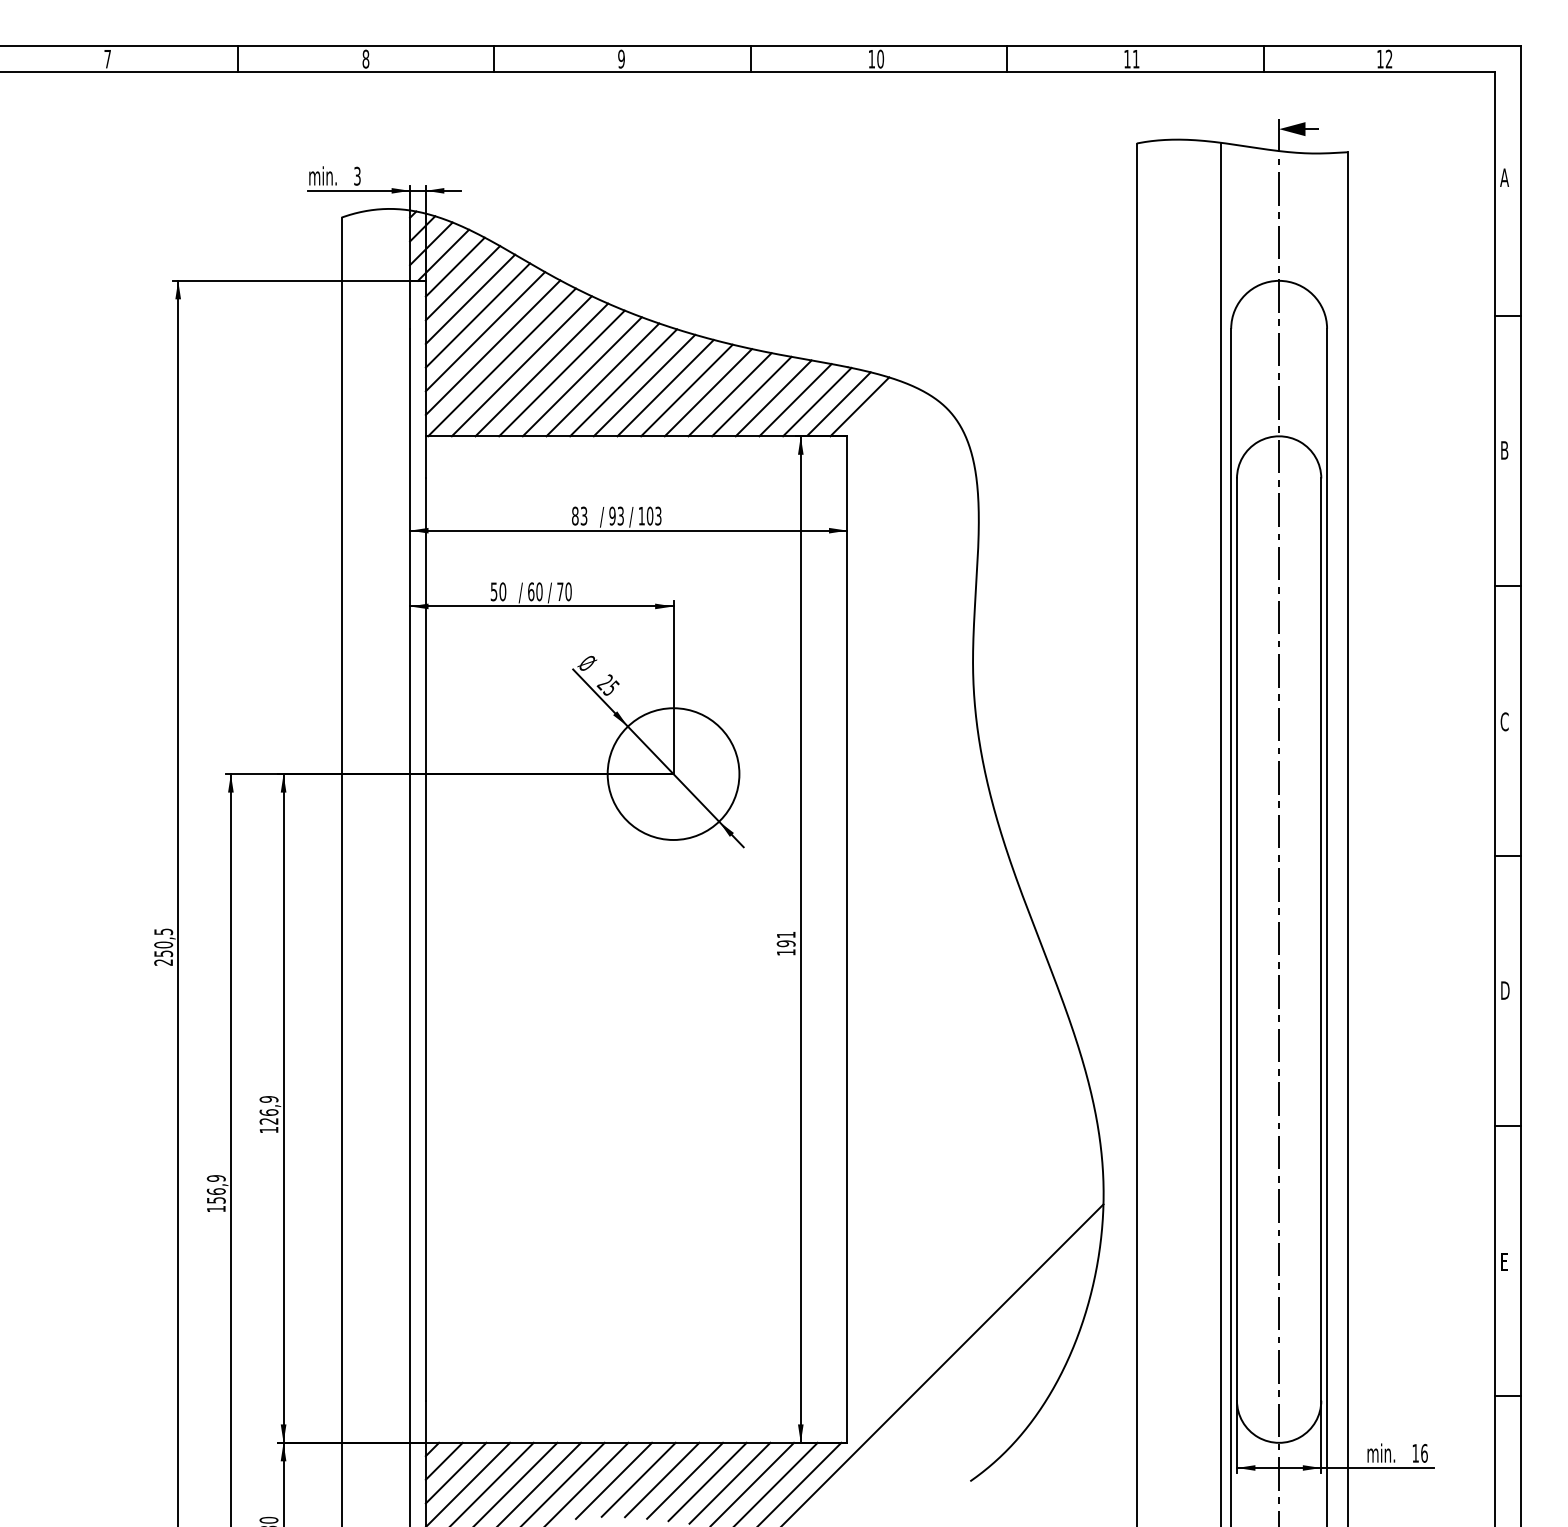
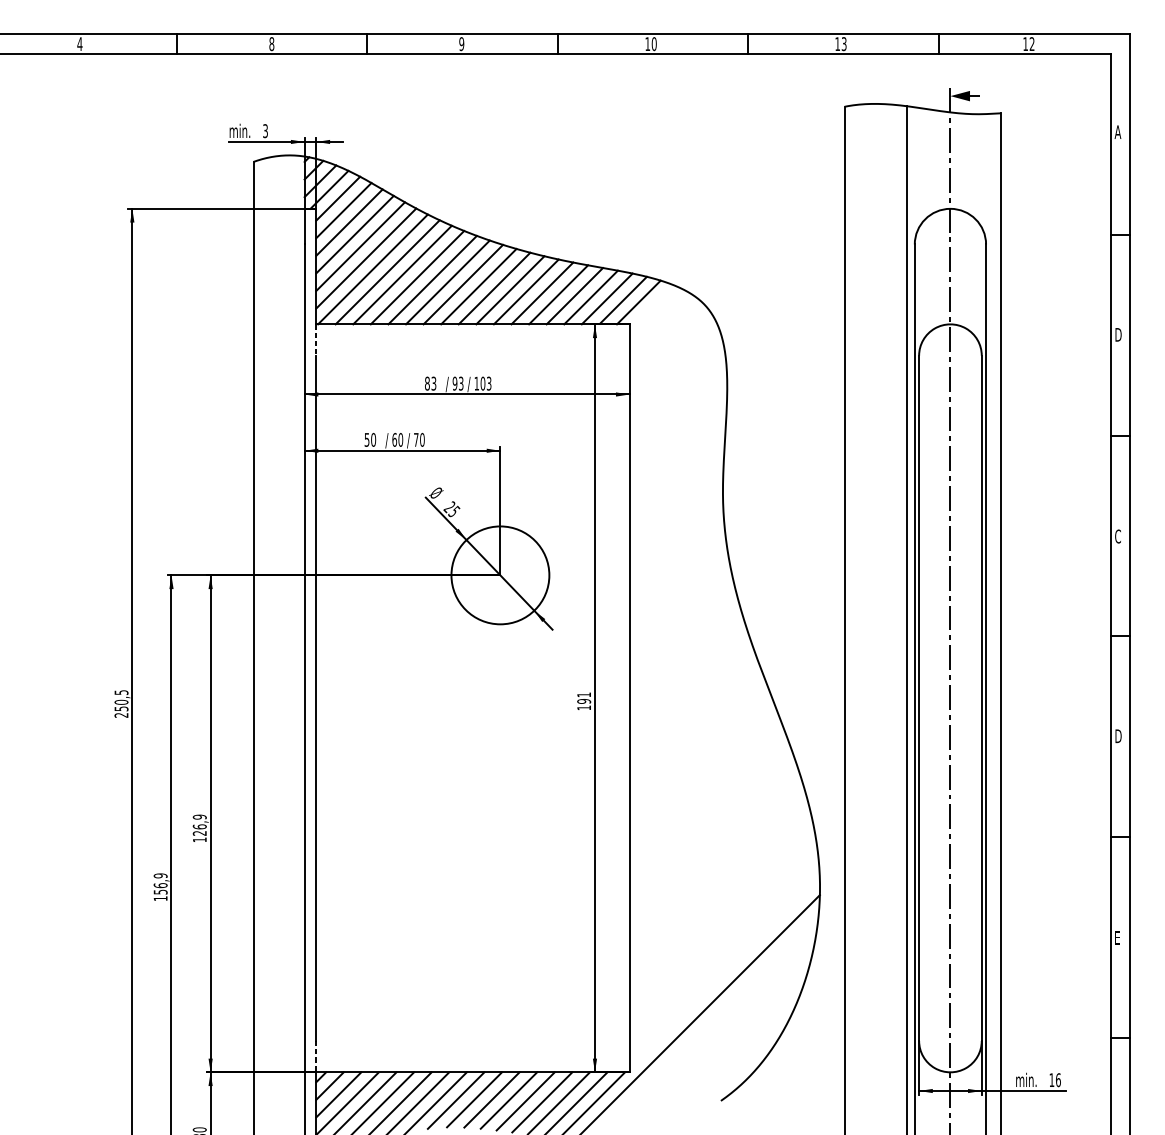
text: (1135, 58) -> (843, 43), 11 -> 13
text: (107, 59) -> (79, 44), 7 -> 4
text: (1505, 450) -> (1118, 334), B -> D
line: (425, 457) -> (316, 340), solid -> dashed
line: (425, 1422) -> (316, 1057), solid -> dashed

